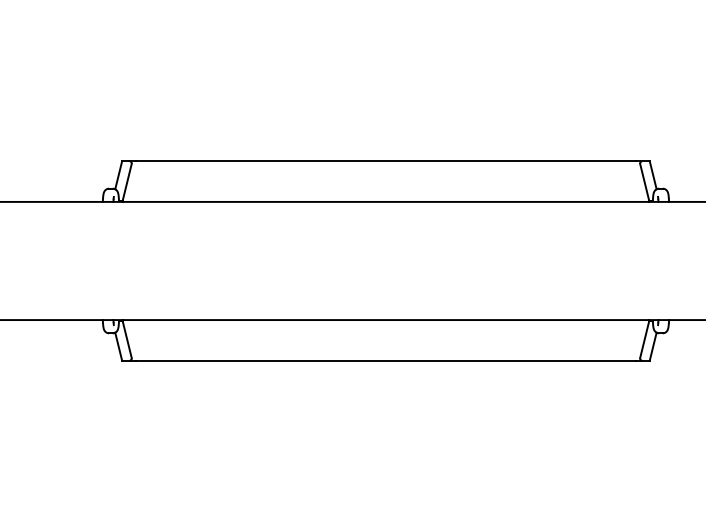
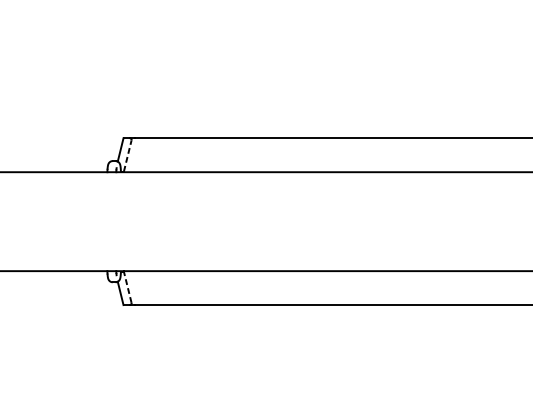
line: (127, 182) -> (128, 155), solid -> dashed
line: (127, 338) -> (128, 286), solid -> dashed

